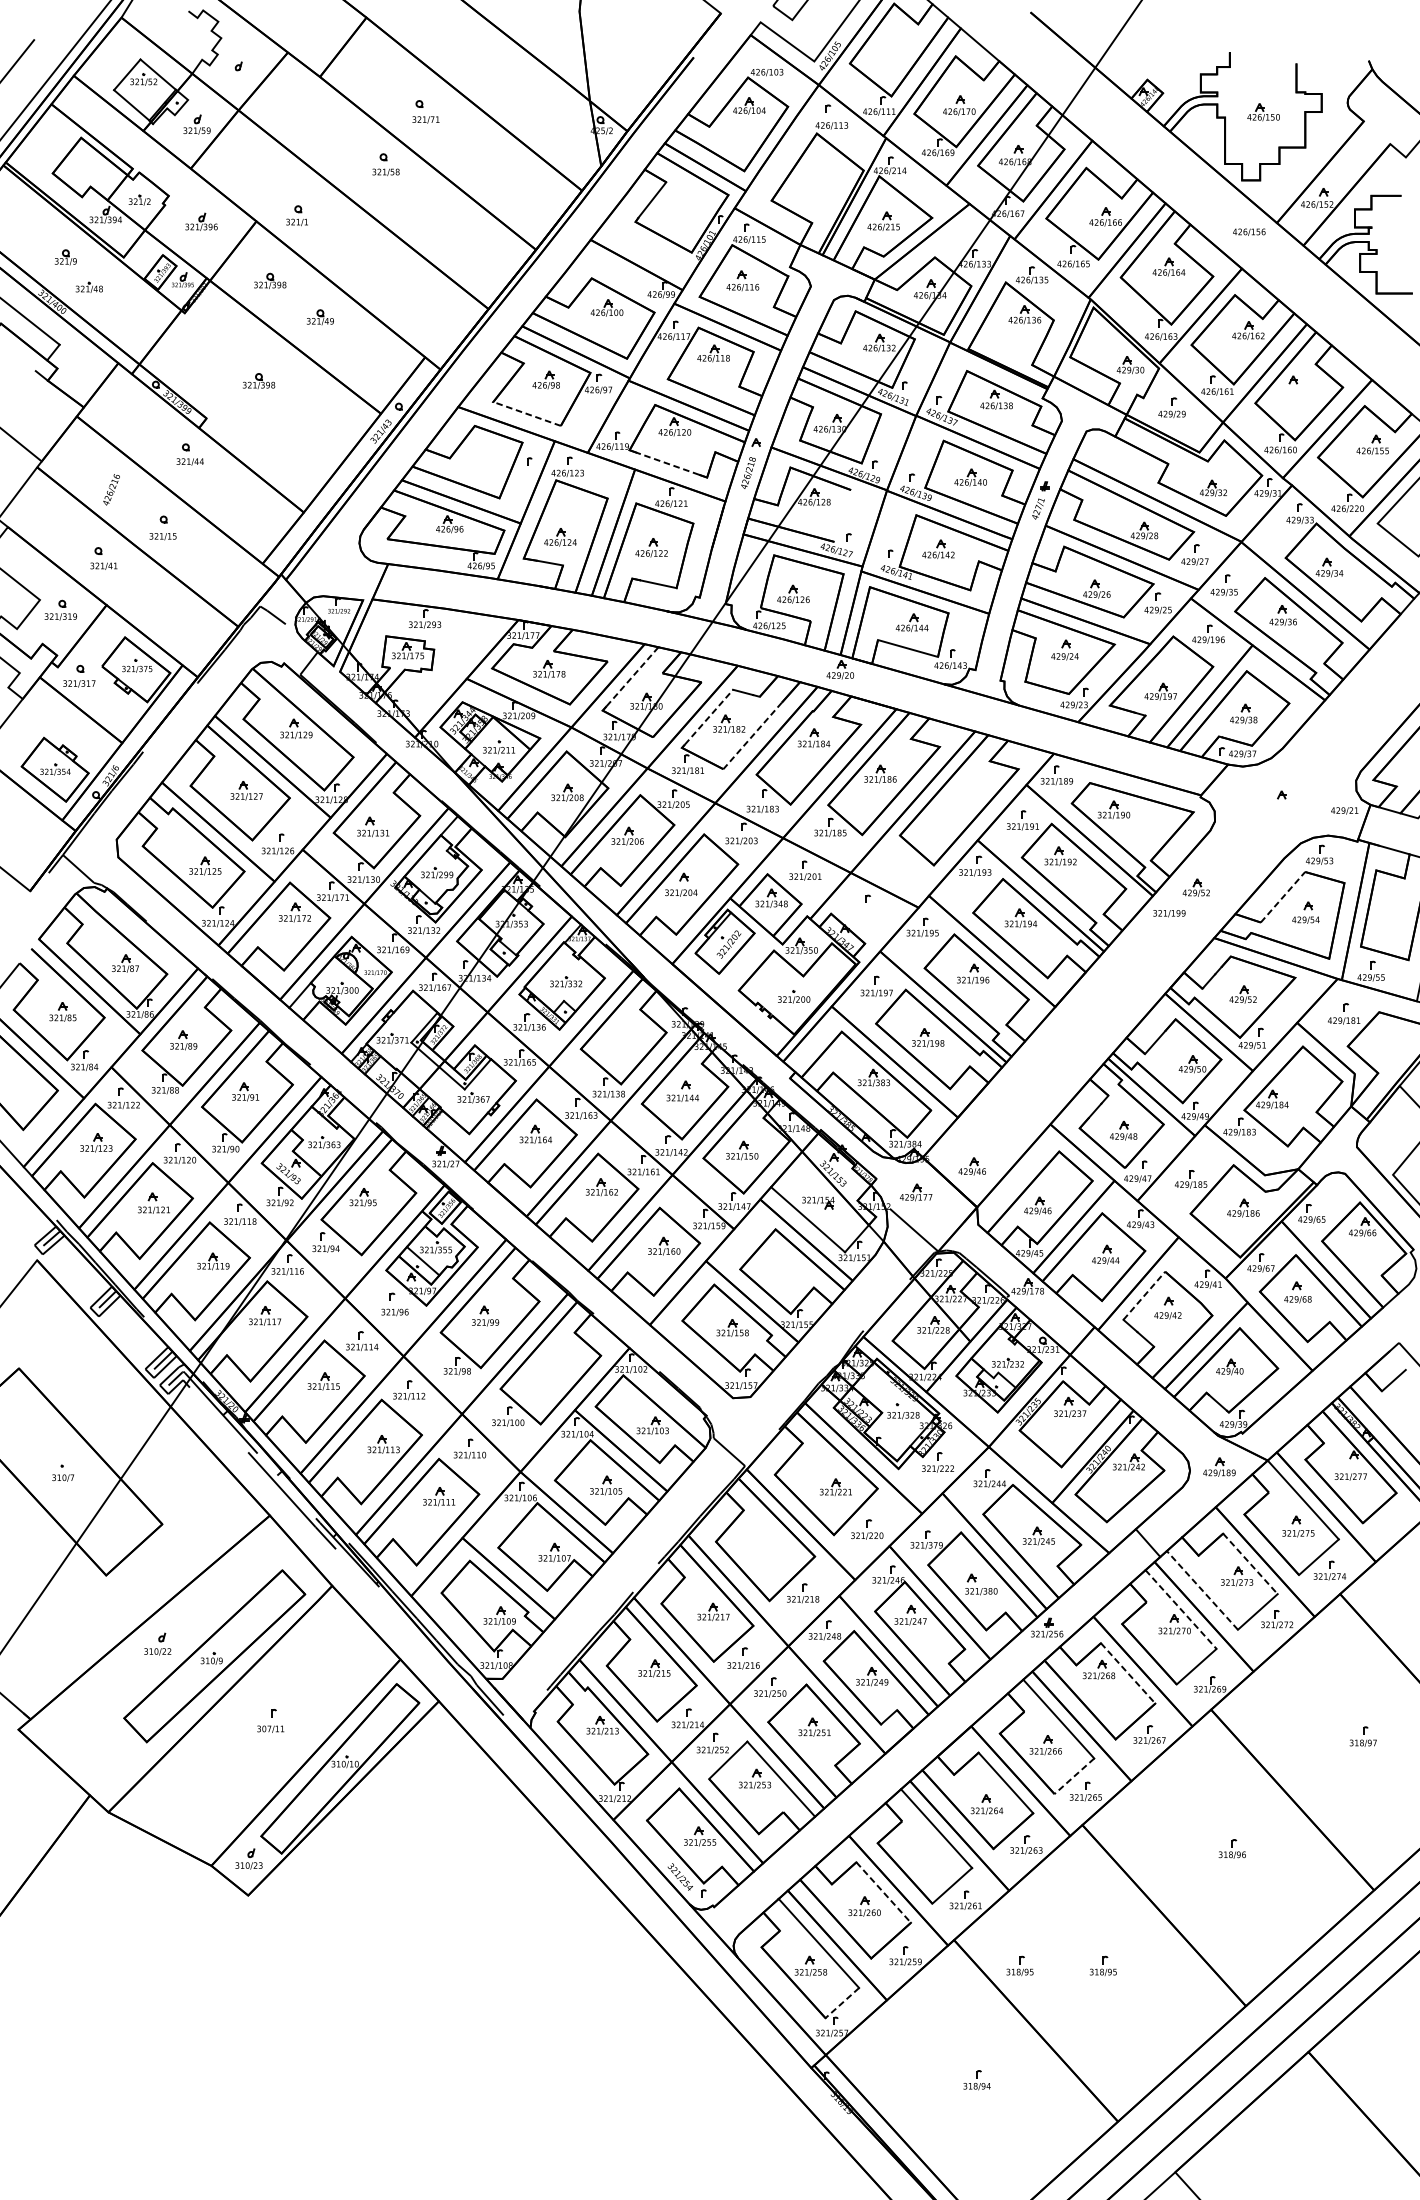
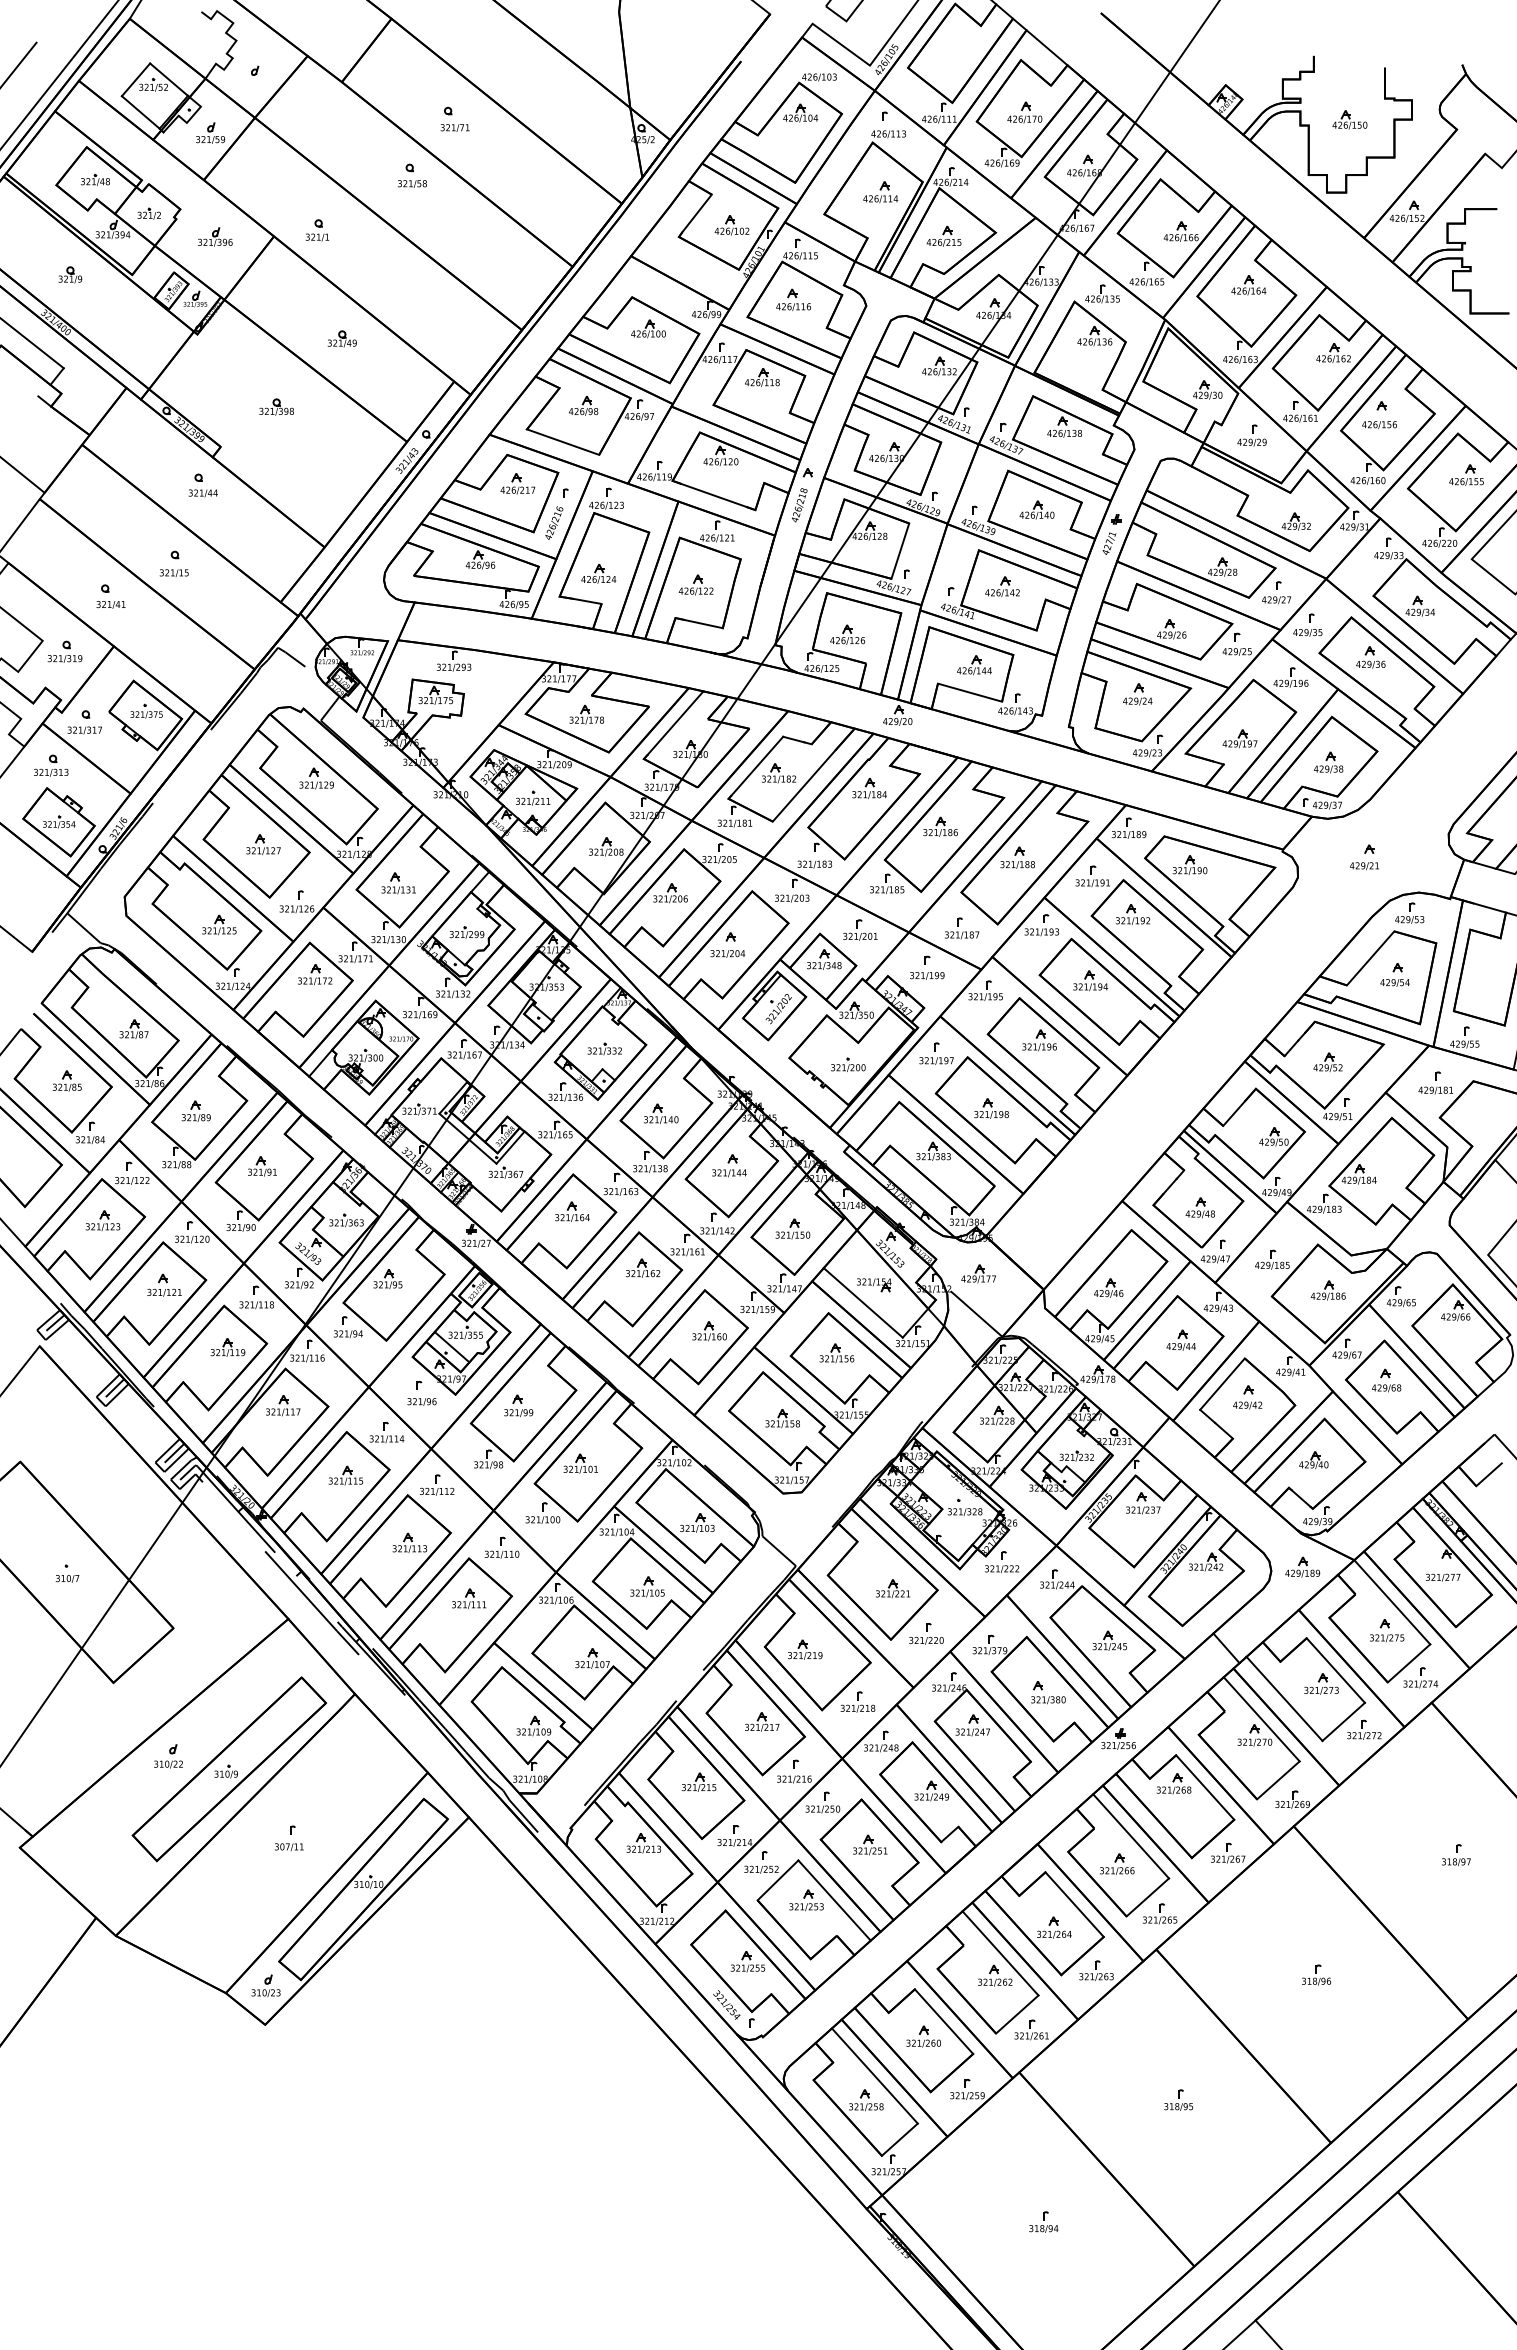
part: (824, 180) -> (880, 192), added
part: (684, 211) -> (731, 225), added
text: (1249, 231) -> (1379, 424), moved
part: (270, 280) -> (288, 299), removed
part: (89, 286) -> (95, 179), moved
line: (527, 414) -> (563, 442), dashed -> solid
part: (484, 452) -> (517, 483), added
line: (668, 463) -> (714, 495), dashed -> solid
text: (111, 489) -> (554, 522), moved
line: (842, 515) -> (900, 550), added
line: (632, 676) -> (675, 722), dashed -> solid
part: (48, 716) -> (51, 765), added
line: (709, 717) -> (757, 766), dashed -> solid
line: (752, 736) -> (803, 786), dashed -> solid
part: (952, 802) -> (1017, 857), added
text: (1344, 811) -> (1364, 866), moved
part: (900, 869) -> (962, 928), added
part: (1195, 887) -> (1277, 947), removed
line: (1282, 897) -> (1370, 958), dashed -> solid
text: (1169, 913) -> (927, 975), moved
part: (619, 1042) -> (661, 1113), added
part: (972, 1165) -> (1038, 1245), removed
part: (783, 1267) -> (836, 1353), added
line: (1144, 1295) -> (1222, 1383), dashed -> solid
part: (543, 1370) -> (580, 1463), added
part: (753, 1544) -> (805, 1649), added
line: (1250, 1563) -> (1335, 1670), dashed -> solid
line: (1202, 1590) -> (1284, 1698), dashed -> solid
line: (1180, 1609) -> (1261, 1719), dashed -> solid
line: (1128, 1673) -> (1205, 1787), dashed -> solid
line: (1074, 1776) -> (1147, 1897), dashed -> solid
part: (931, 1849) -> (995, 1975), added
line: (884, 1892) -> (944, 2021), dashed -> solid
part: (1019, 1965) -> (1089, 2099), removed
line: (841, 2003) -> (899, 2140), dashed -> solid

